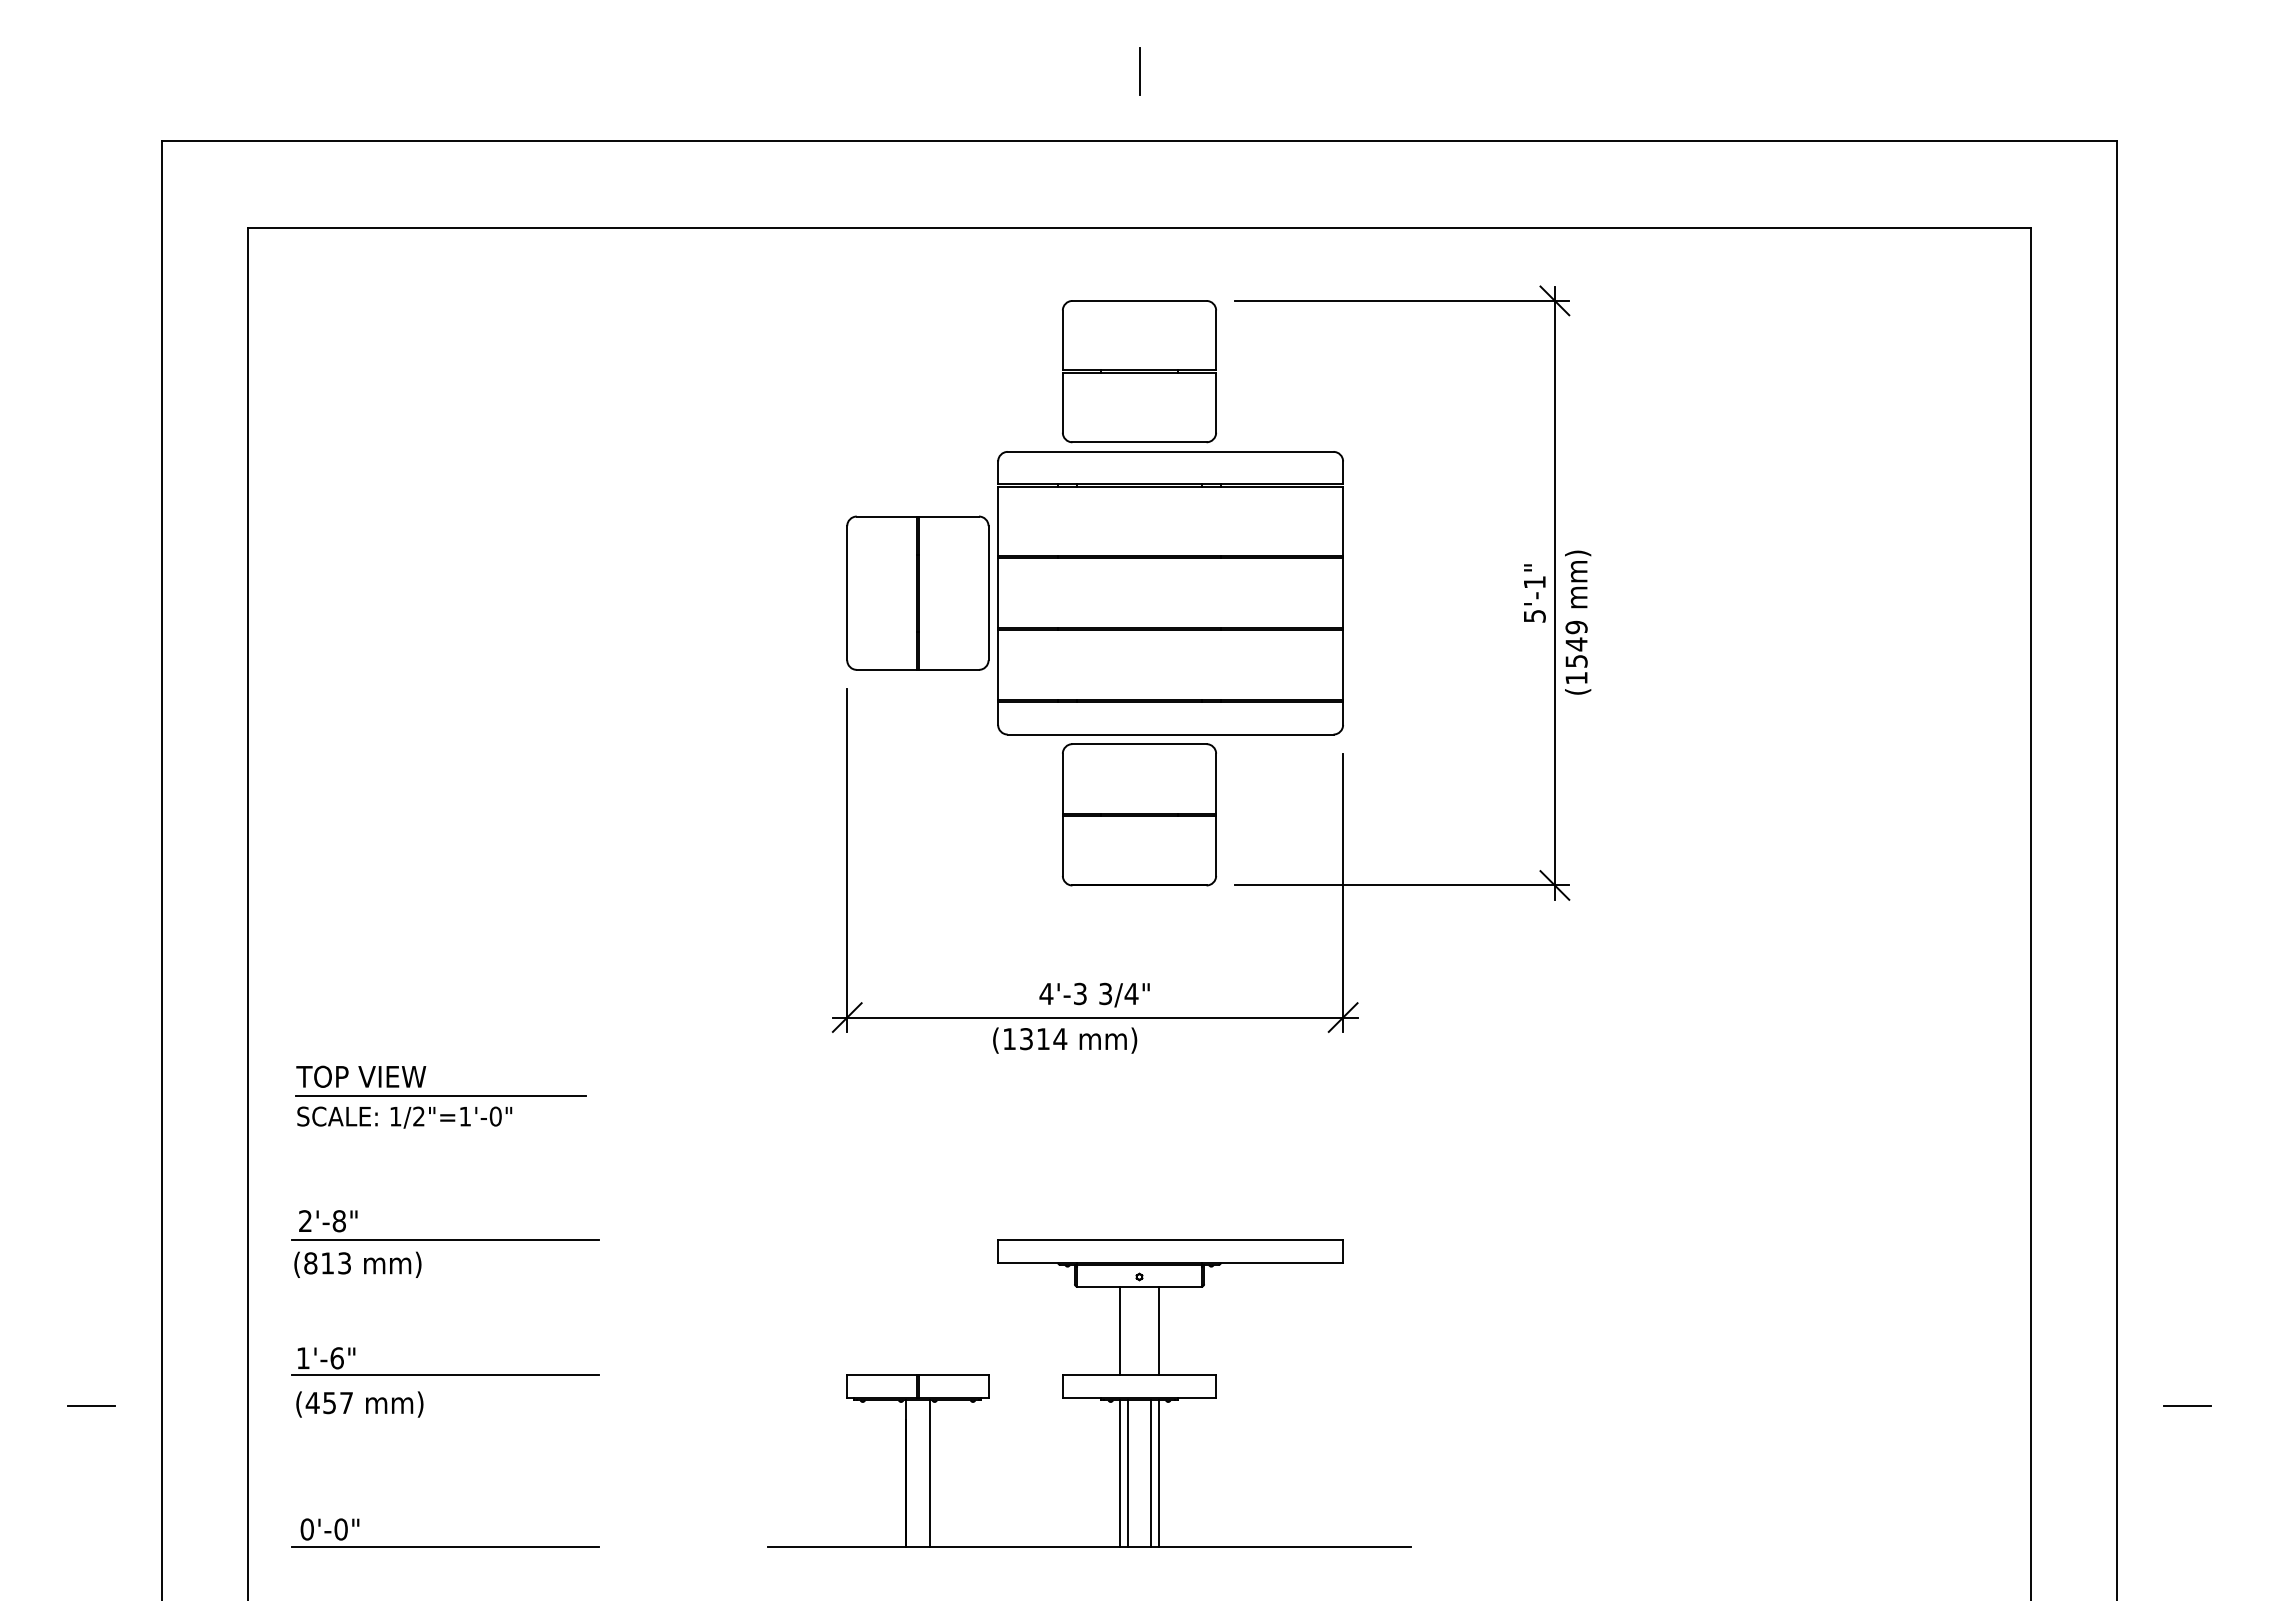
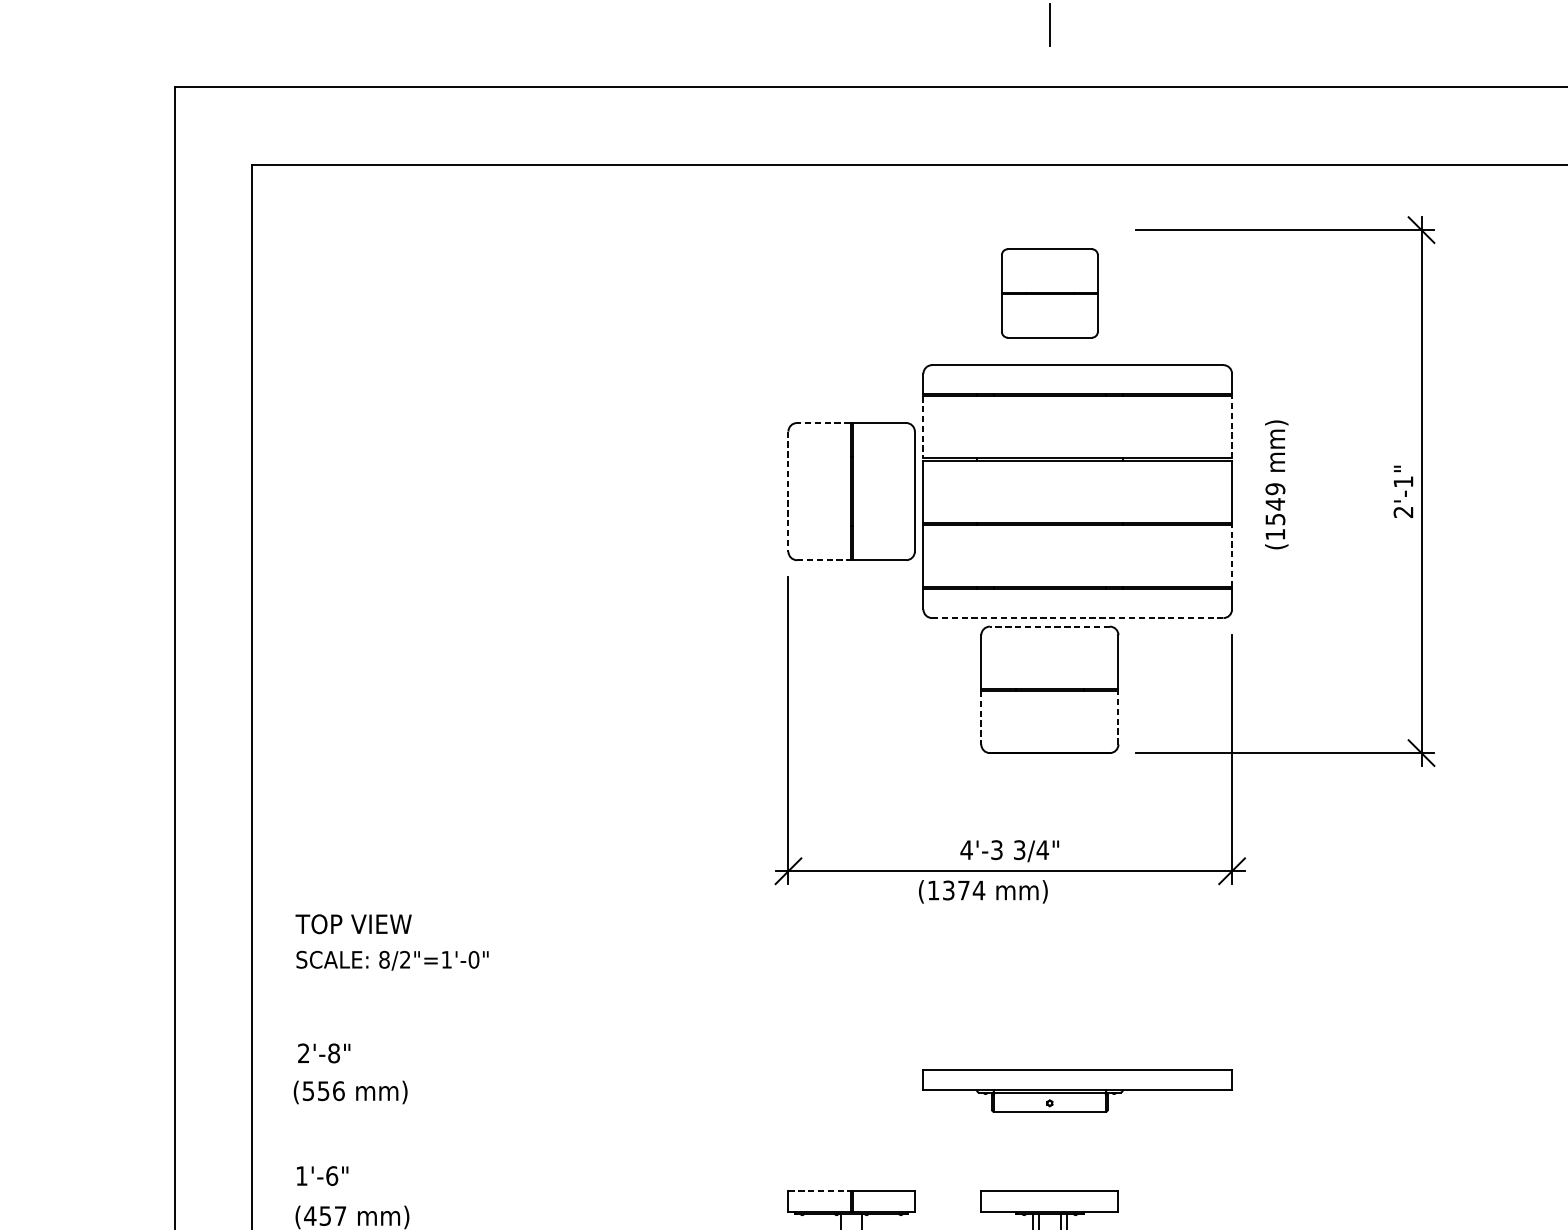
part: (1139, 371) -> (1049, 293), size x0.7
line: (886, 516) -> (823, 422), solid -> dashed
line: (998, 521) -> (923, 427), solid -> dashed
line: (1343, 521) -> (1232, 427), solid -> dashed
line: (847, 593) -> (788, 491), solid -> dashed
text: (1534, 616) -> (1403, 512), 5'-1" -> 2'-1"
text: (1578, 622) -> (1277, 484), moved
line: (1343, 665) -> (1232, 556), solid -> dashed
line: (886, 669) -> (823, 559), solid -> dashed
line: (1170, 734) -> (1077, 618), solid -> dashed
line: (1139, 744) -> (1049, 626), solid -> dashed
line: (1062, 845) -> (981, 717), solid -> dashed
line: (1216, 845) -> (1118, 717), solid -> dashed
text: (1043, 1038) -> (964, 889), (1314 -> (1374
line: (440, 1095) -> (424, 940), removed
text: (395, 1116) -> (384, 959), 1/2"=1'-0" -> 8/2"=1'-0"
line: (445, 1239) -> (429, 1069), removed
text: (327, 1263) -> (323, 1091), (813 -> (556
line: (1120, 1330) -> (1032, 1151), removed
line: (1158, 1330) -> (1066, 1151), removed
line: (445, 1375) -> (429, 1191), removed
line: (881, 1375) -> (819, 1191), solid -> dashed
line: (91, 1405) -> (112, 1218), removed

